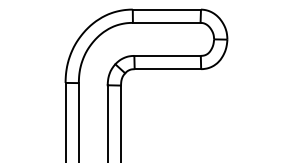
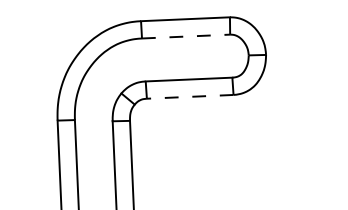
line: (166, 22) -> (185, 36), solid -> dashed
line: (167, 69) -> (189, 97), solid -> dashed

